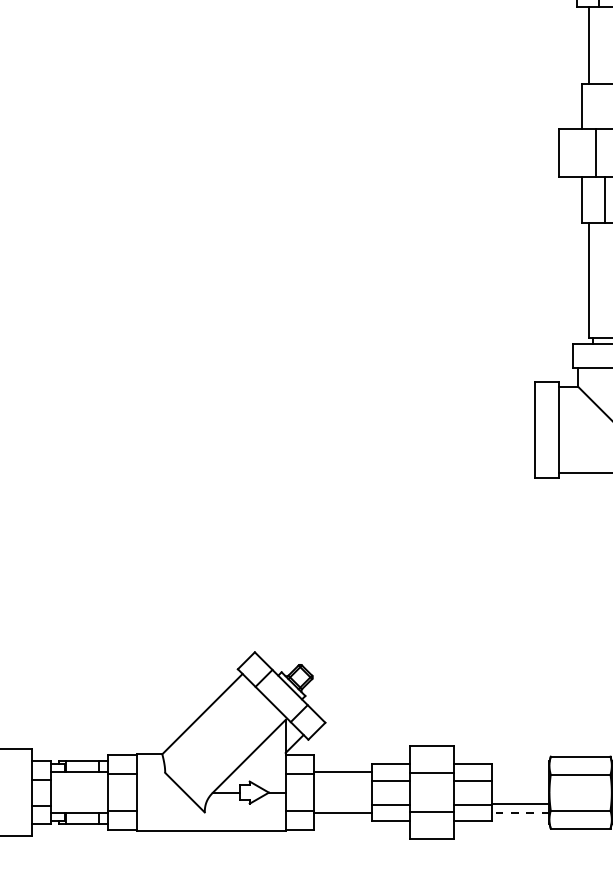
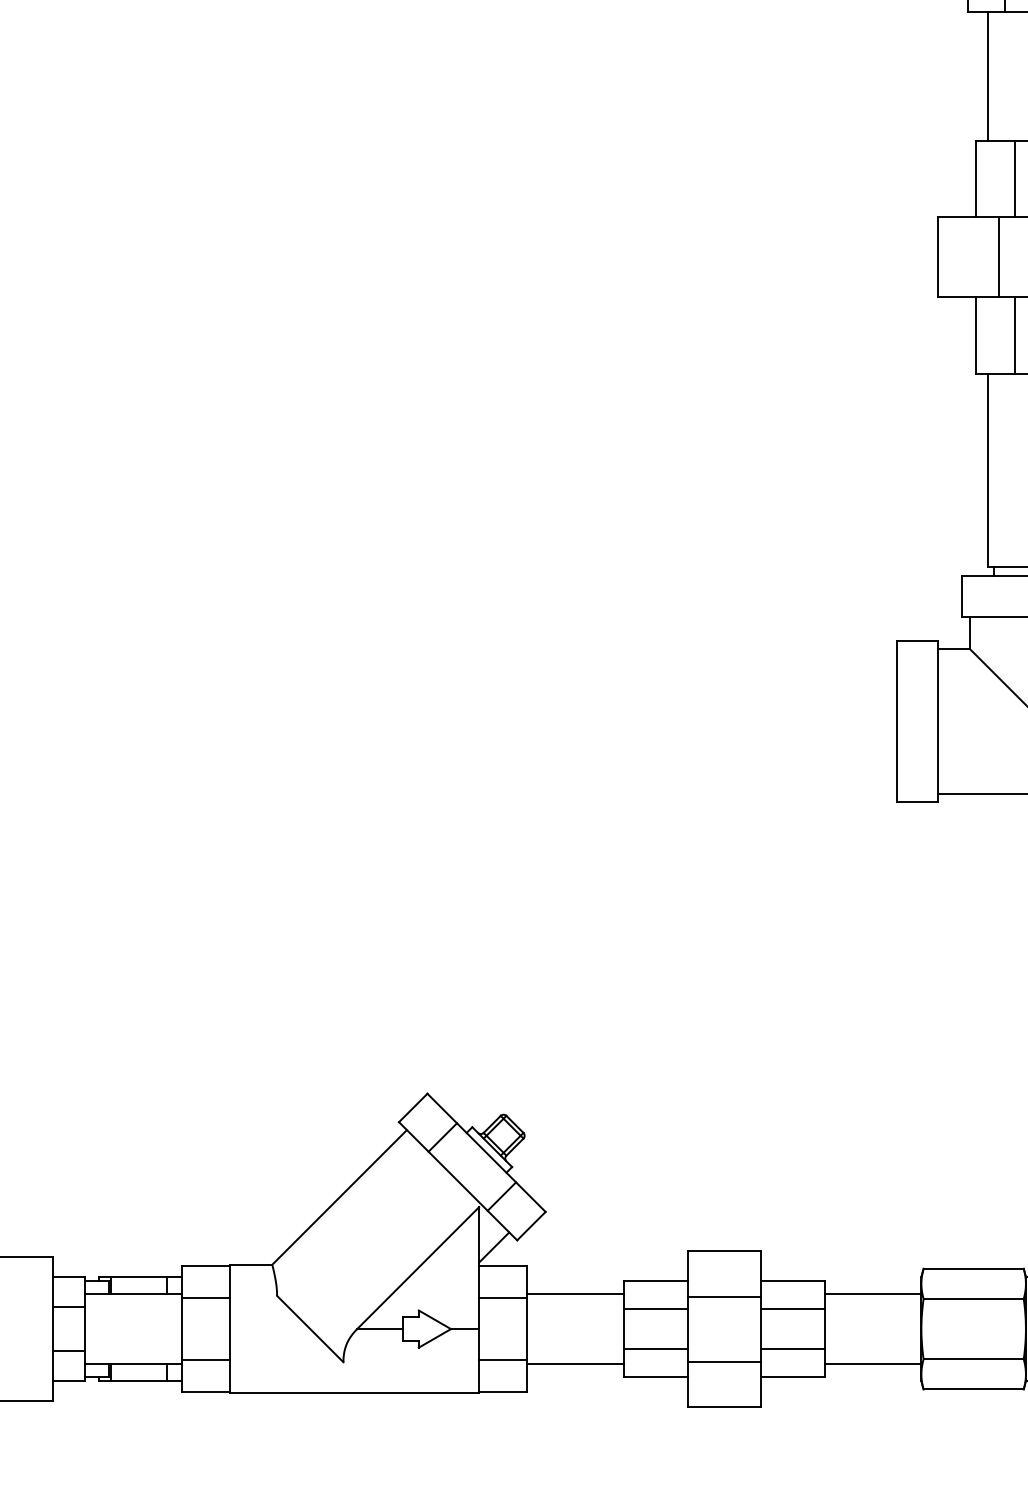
line: (605, 106) -> (1015, 178), added
line: (520, 803) -> (872, 1293), moved
line: (520, 813) -> (872, 1364), dashed -> solid

